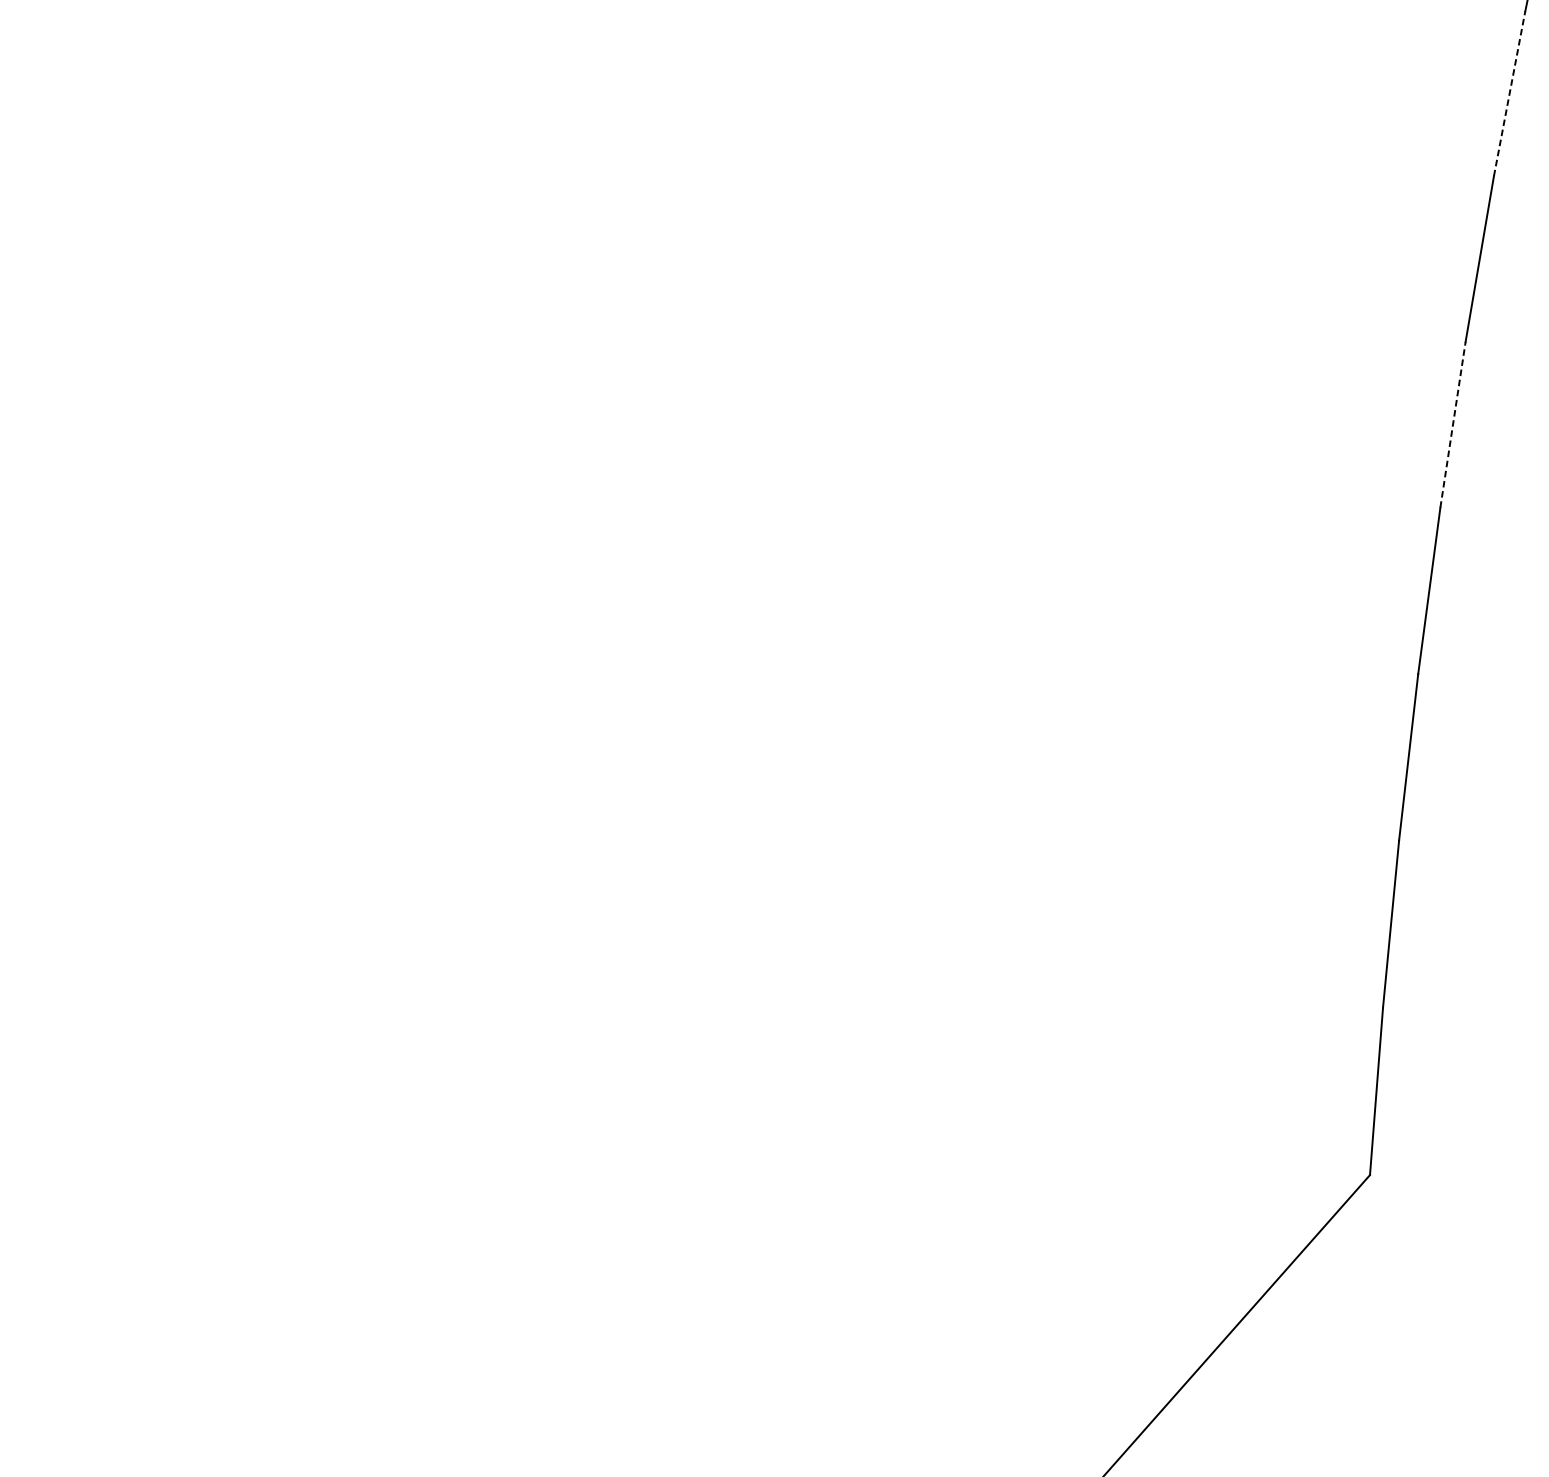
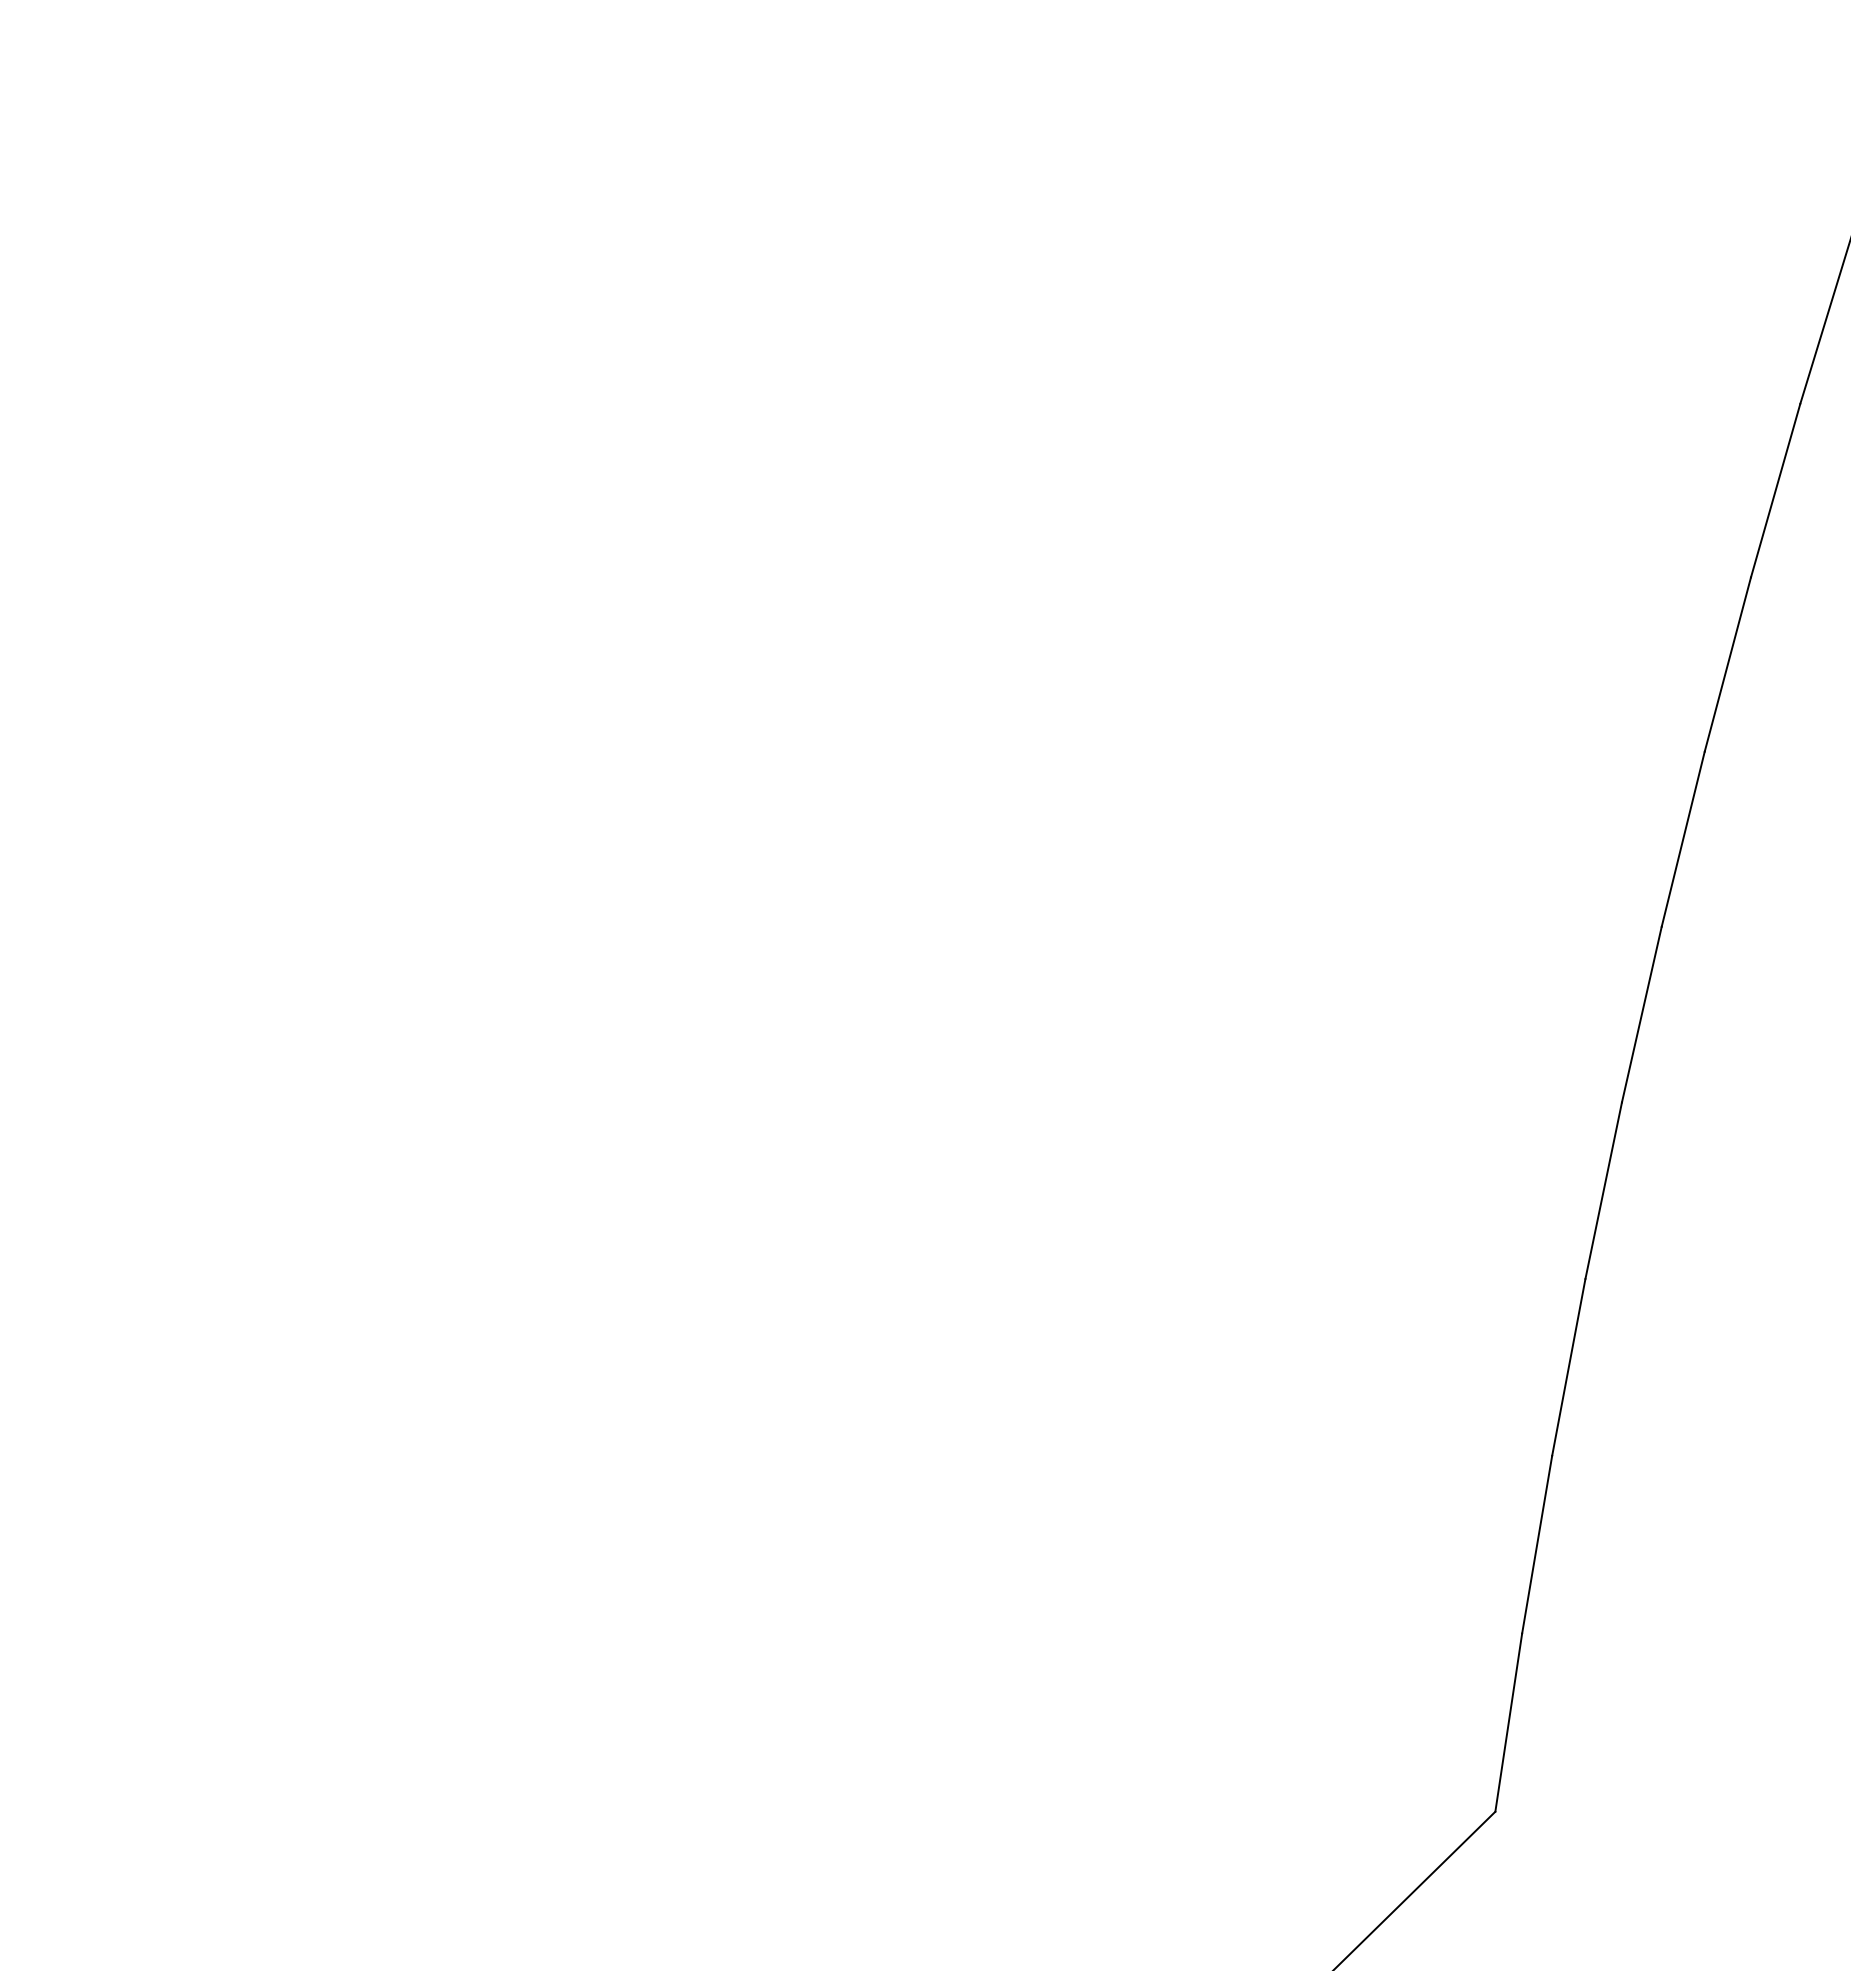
line: (1509, 93) -> (1727, 664), dashed -> solid
line: (1452, 424) -> (1641, 1014), dashed -> solid

